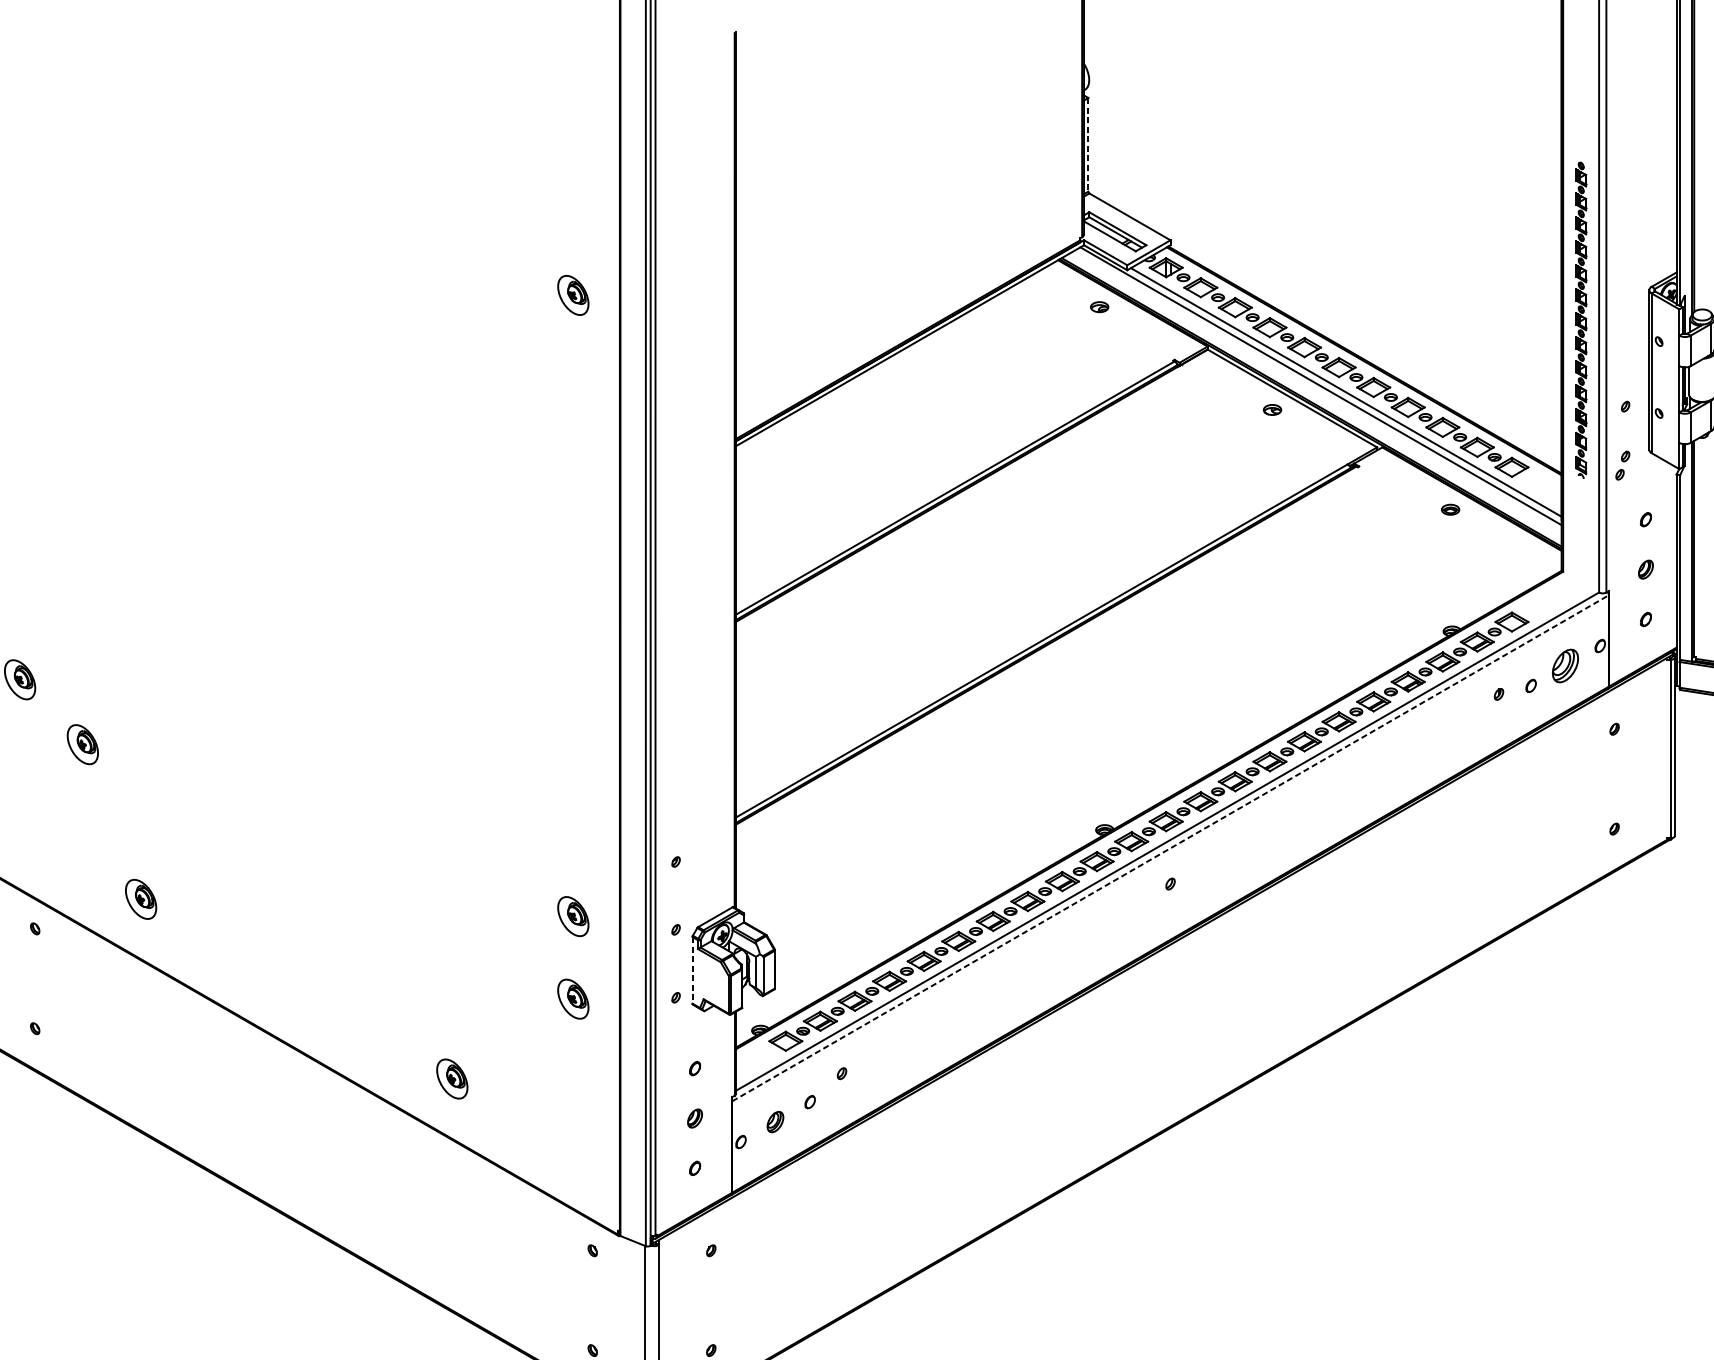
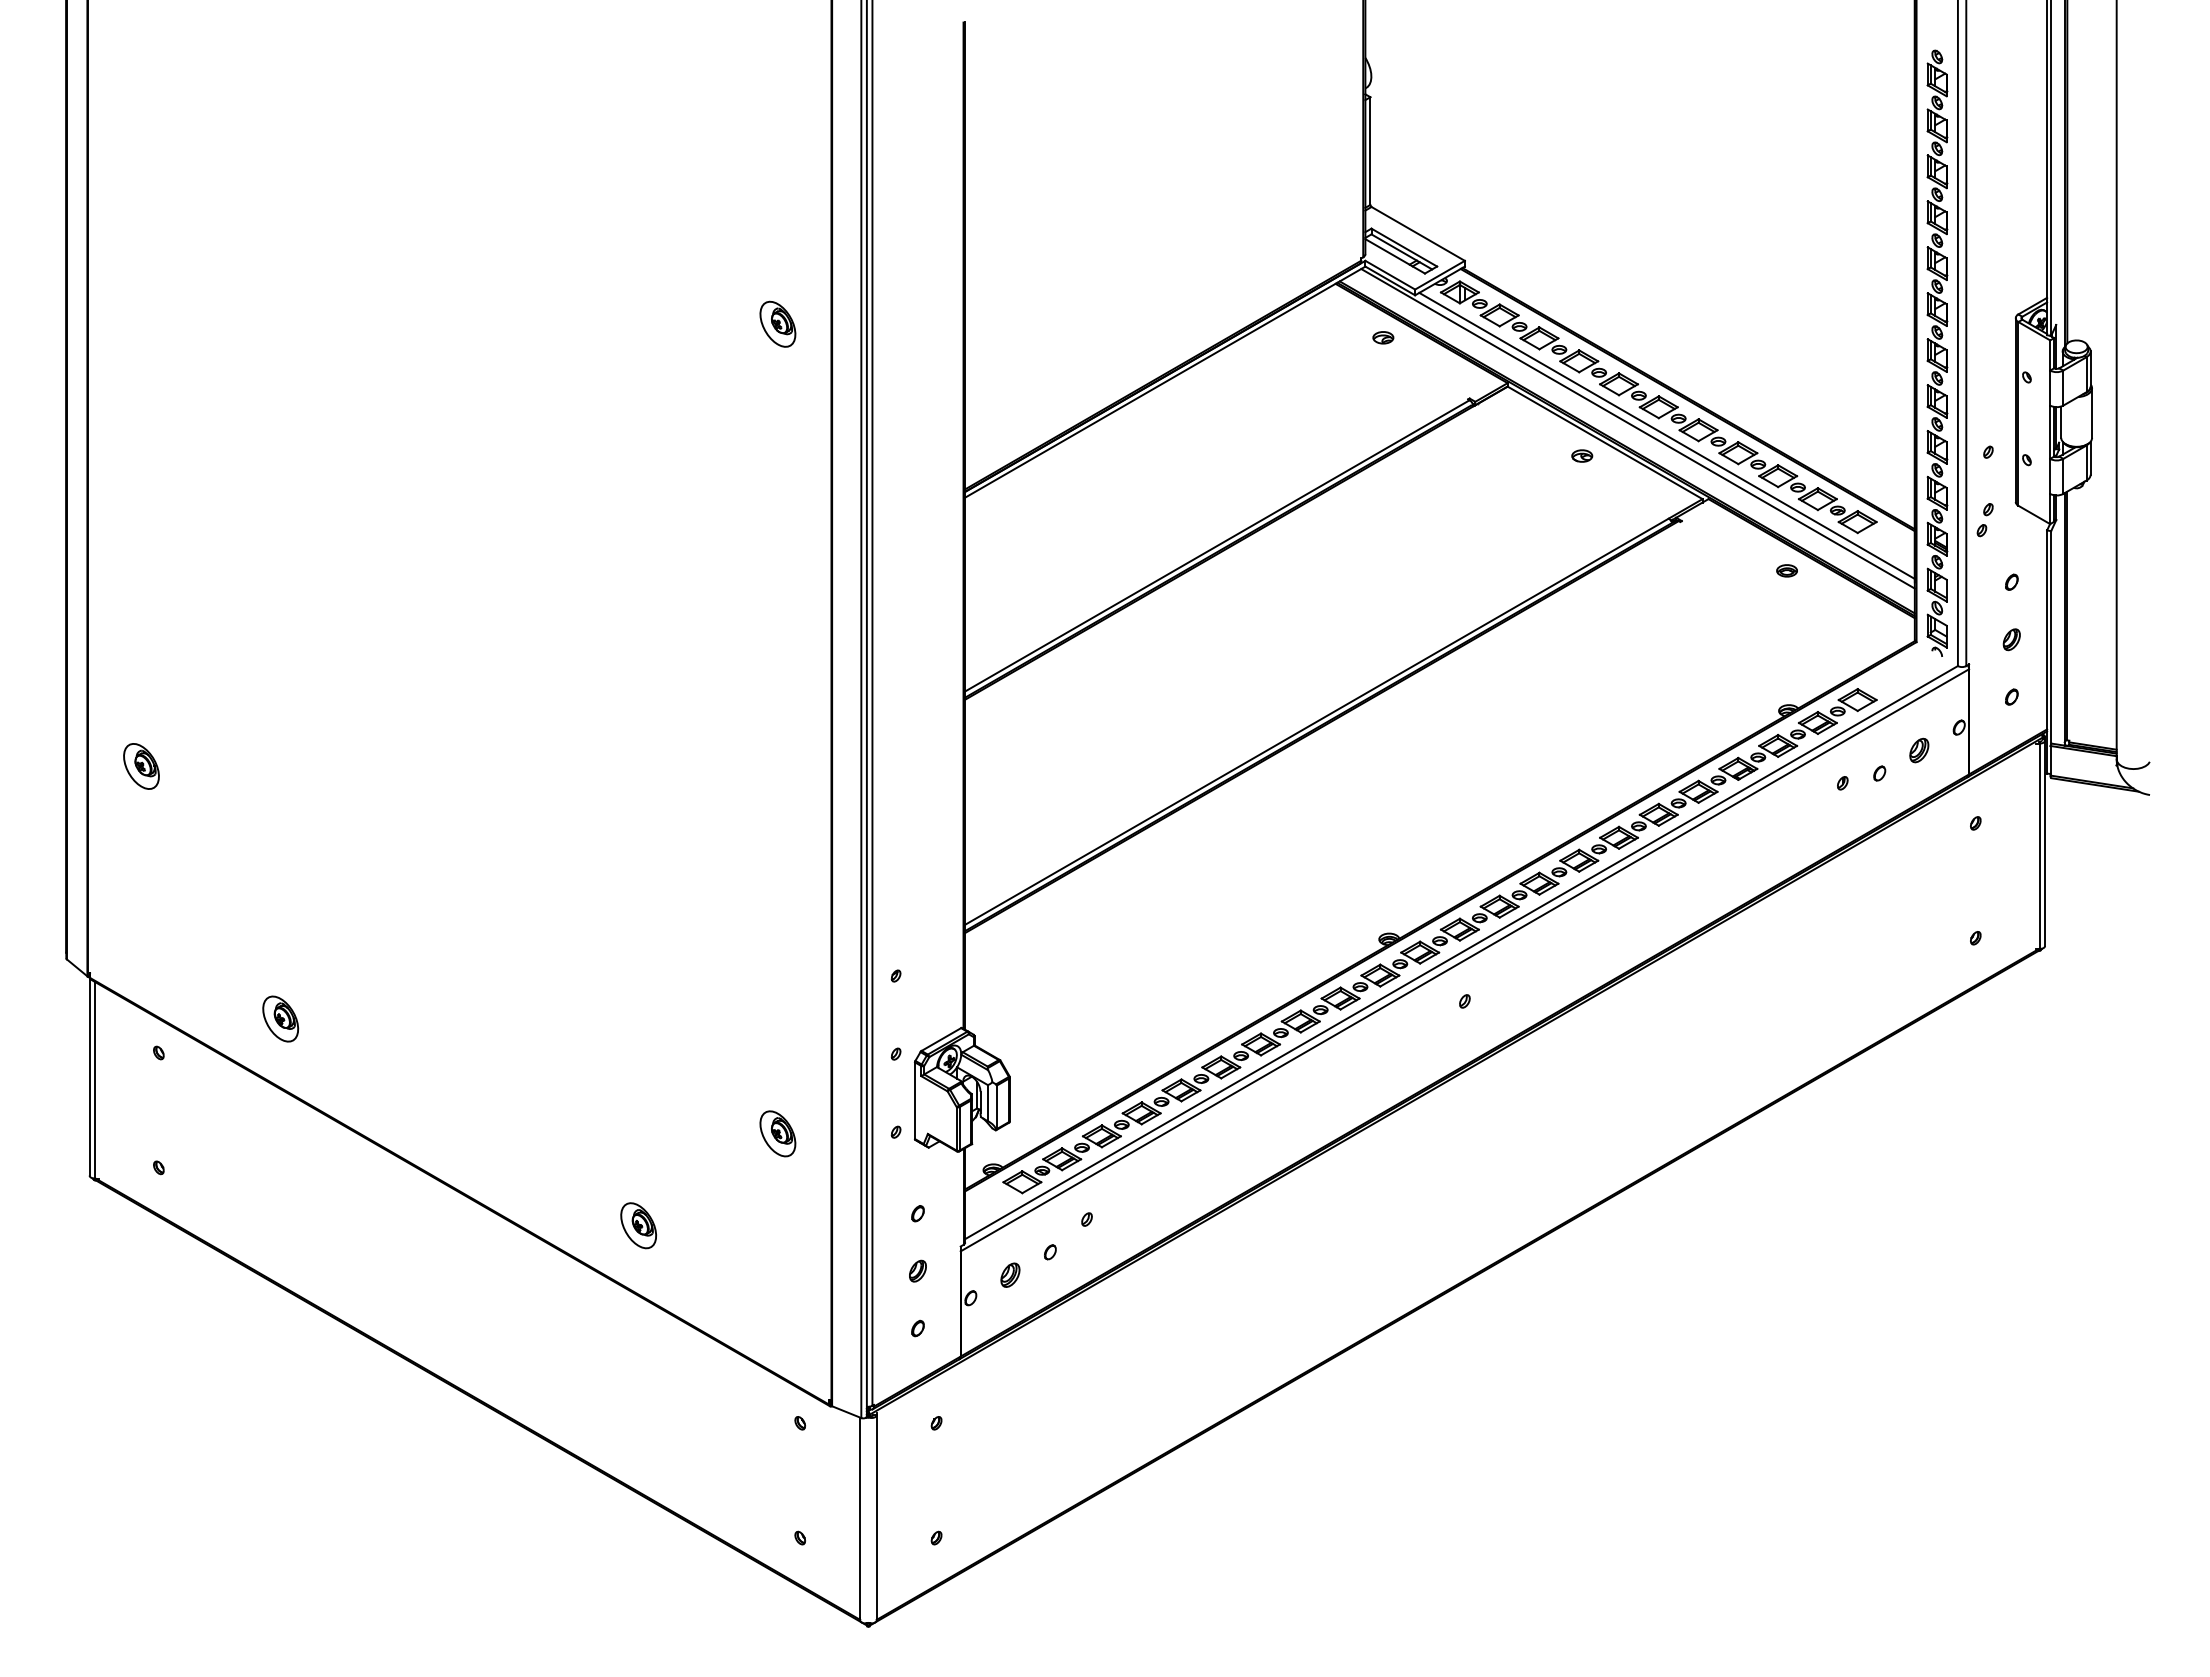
line: (1088, 145) -> (1370, 151), dashed -> solid
part: (1581, 319) -> (1937, 352), size x1.67
part: (1565, 665) -> (1919, 750), size x0.62
part: (82, 744) -> (213, 840), removed
line: (1171, 848) -> (1465, 960), dashed -> solid
part: (572, 916) -> (777, 1038), removed
line: (692, 971) -> (914, 1101), dashed -> solid

